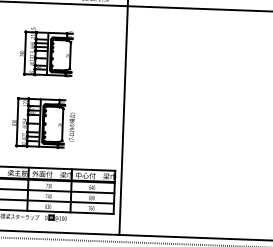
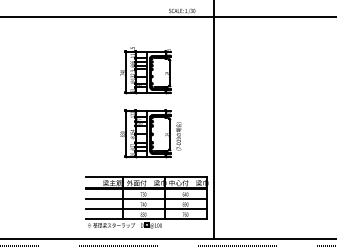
part: (45, 52) -> (145, 70), moved
part: (43, 123) -> (150, 133), moved

